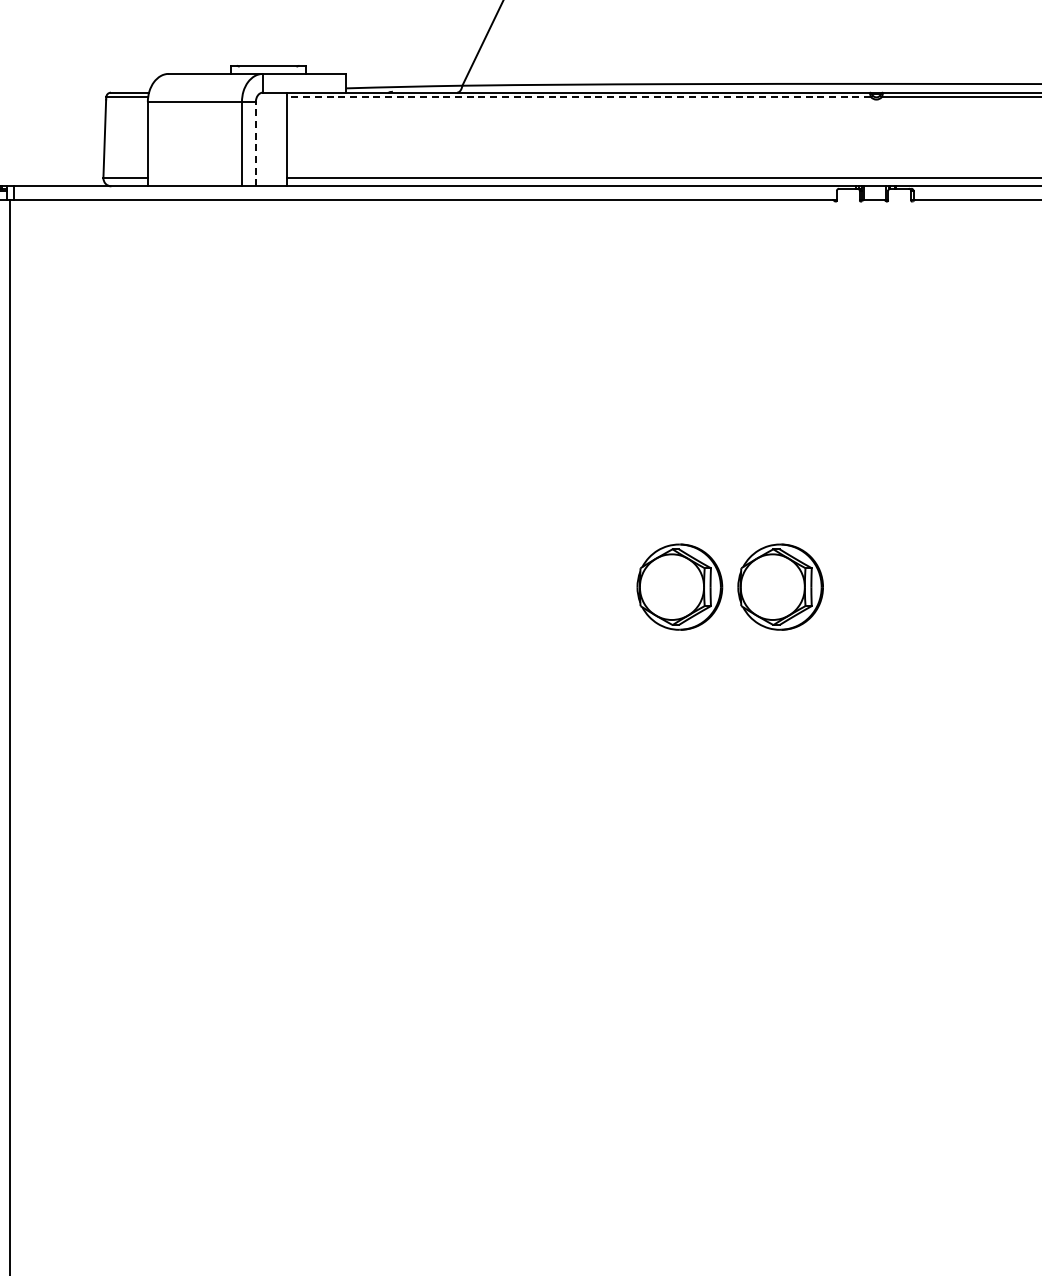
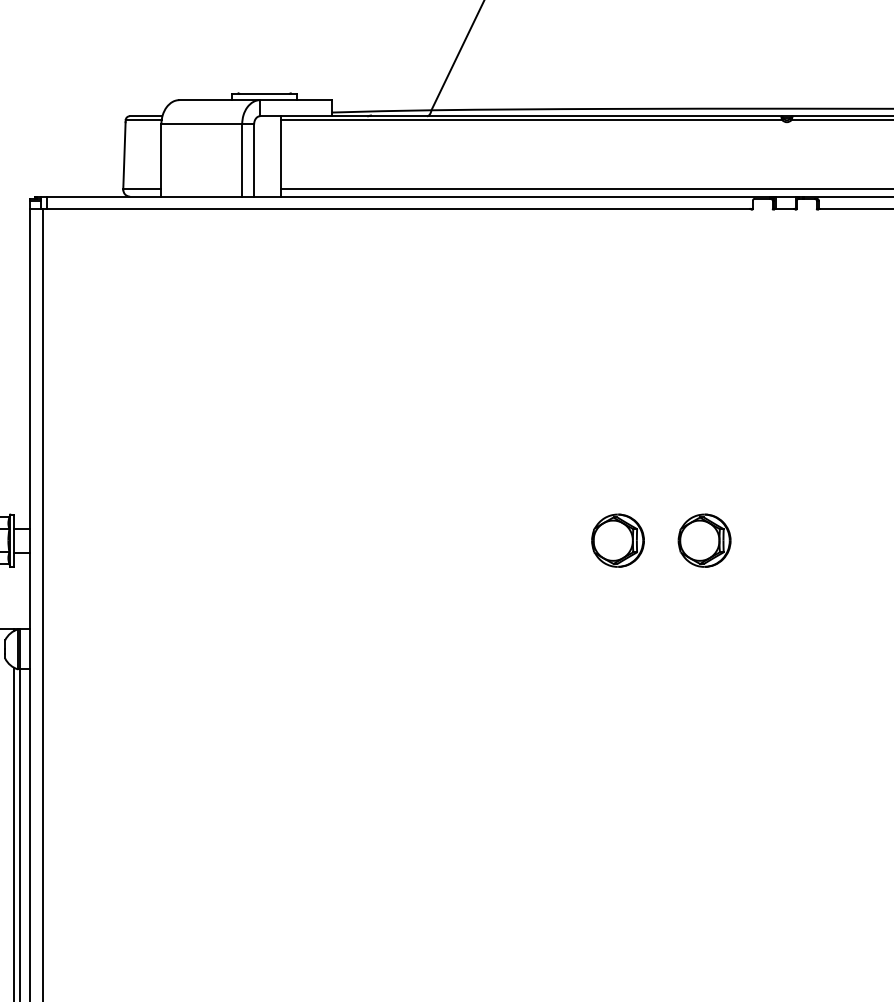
line: (578, 97) -> (531, 120), dashed -> solid
line: (255, 143) -> (253, 159), dashed -> solid
part: (679, 586) -> (617, 540), size x0.71
part: (780, 586) -> (704, 540), size x0.71

